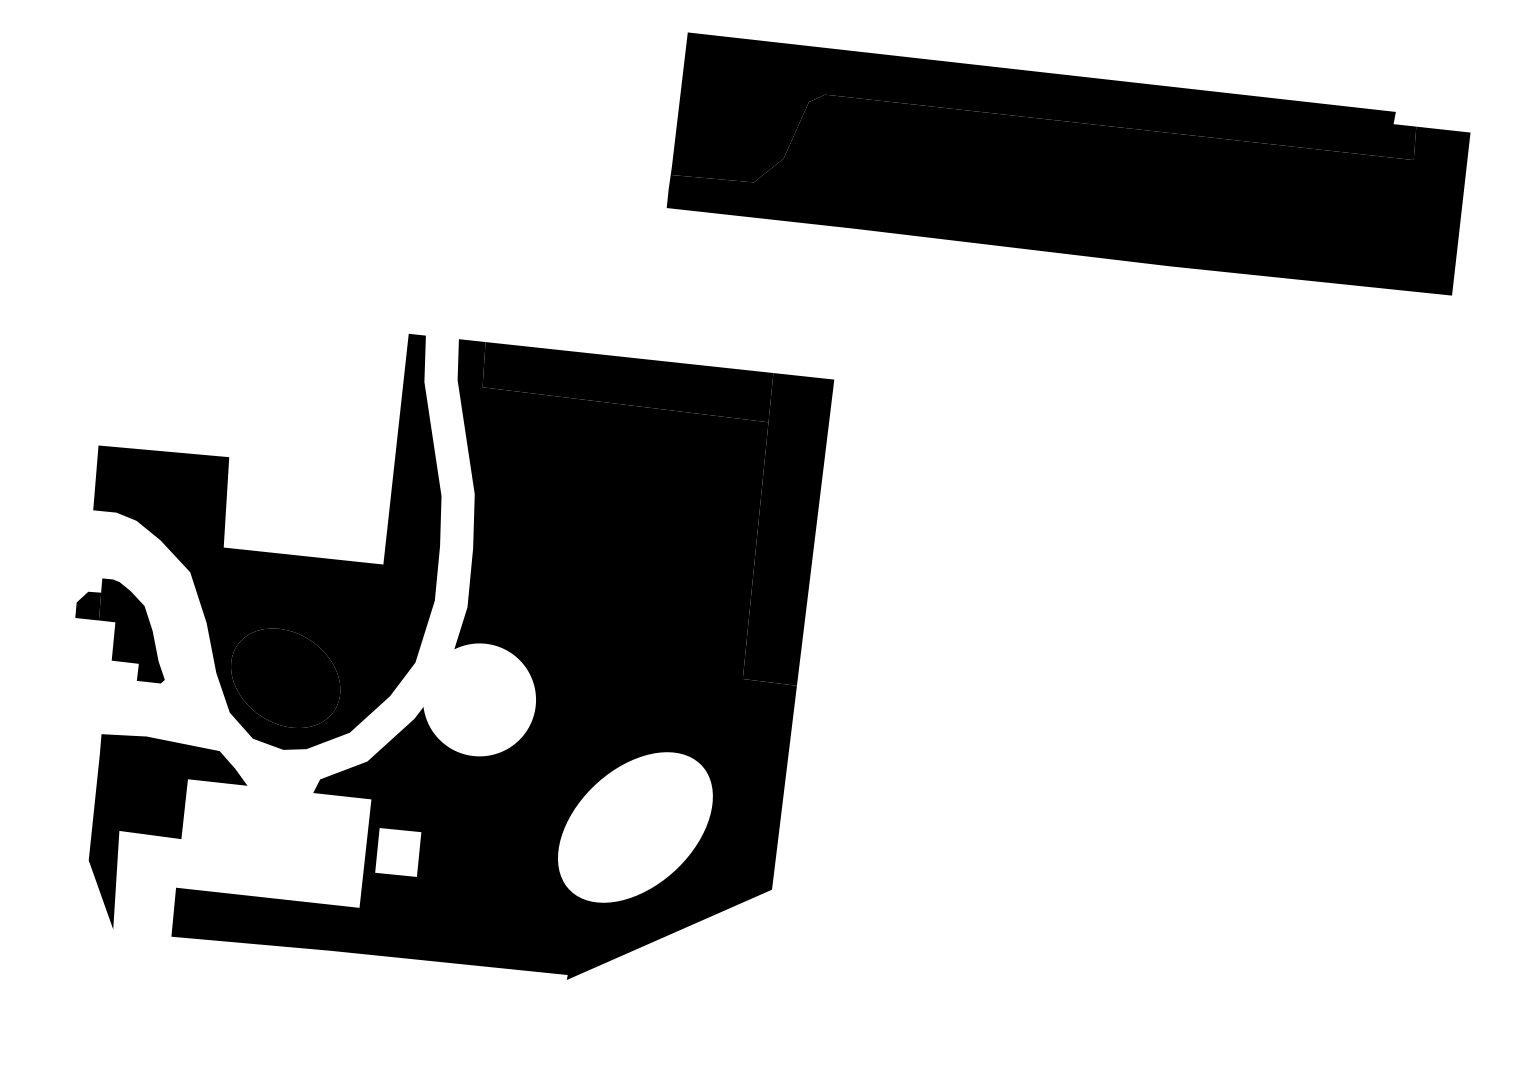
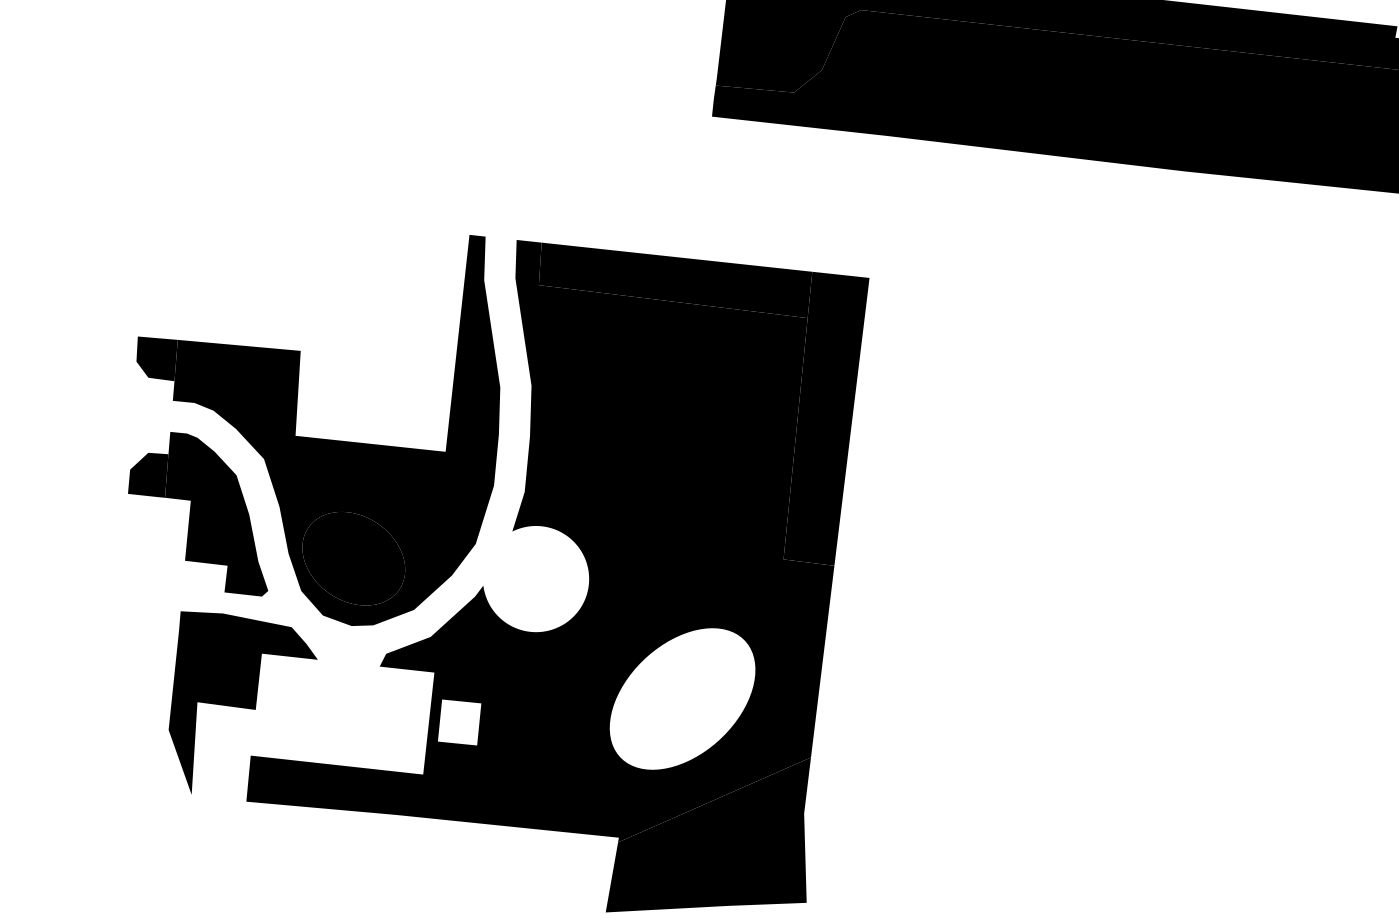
fill: (76, 465) -> (157, 358), added
part: (119, 630) -> (197, 513), size x1.67
fill: (662, 971) -> (708, 834), added

